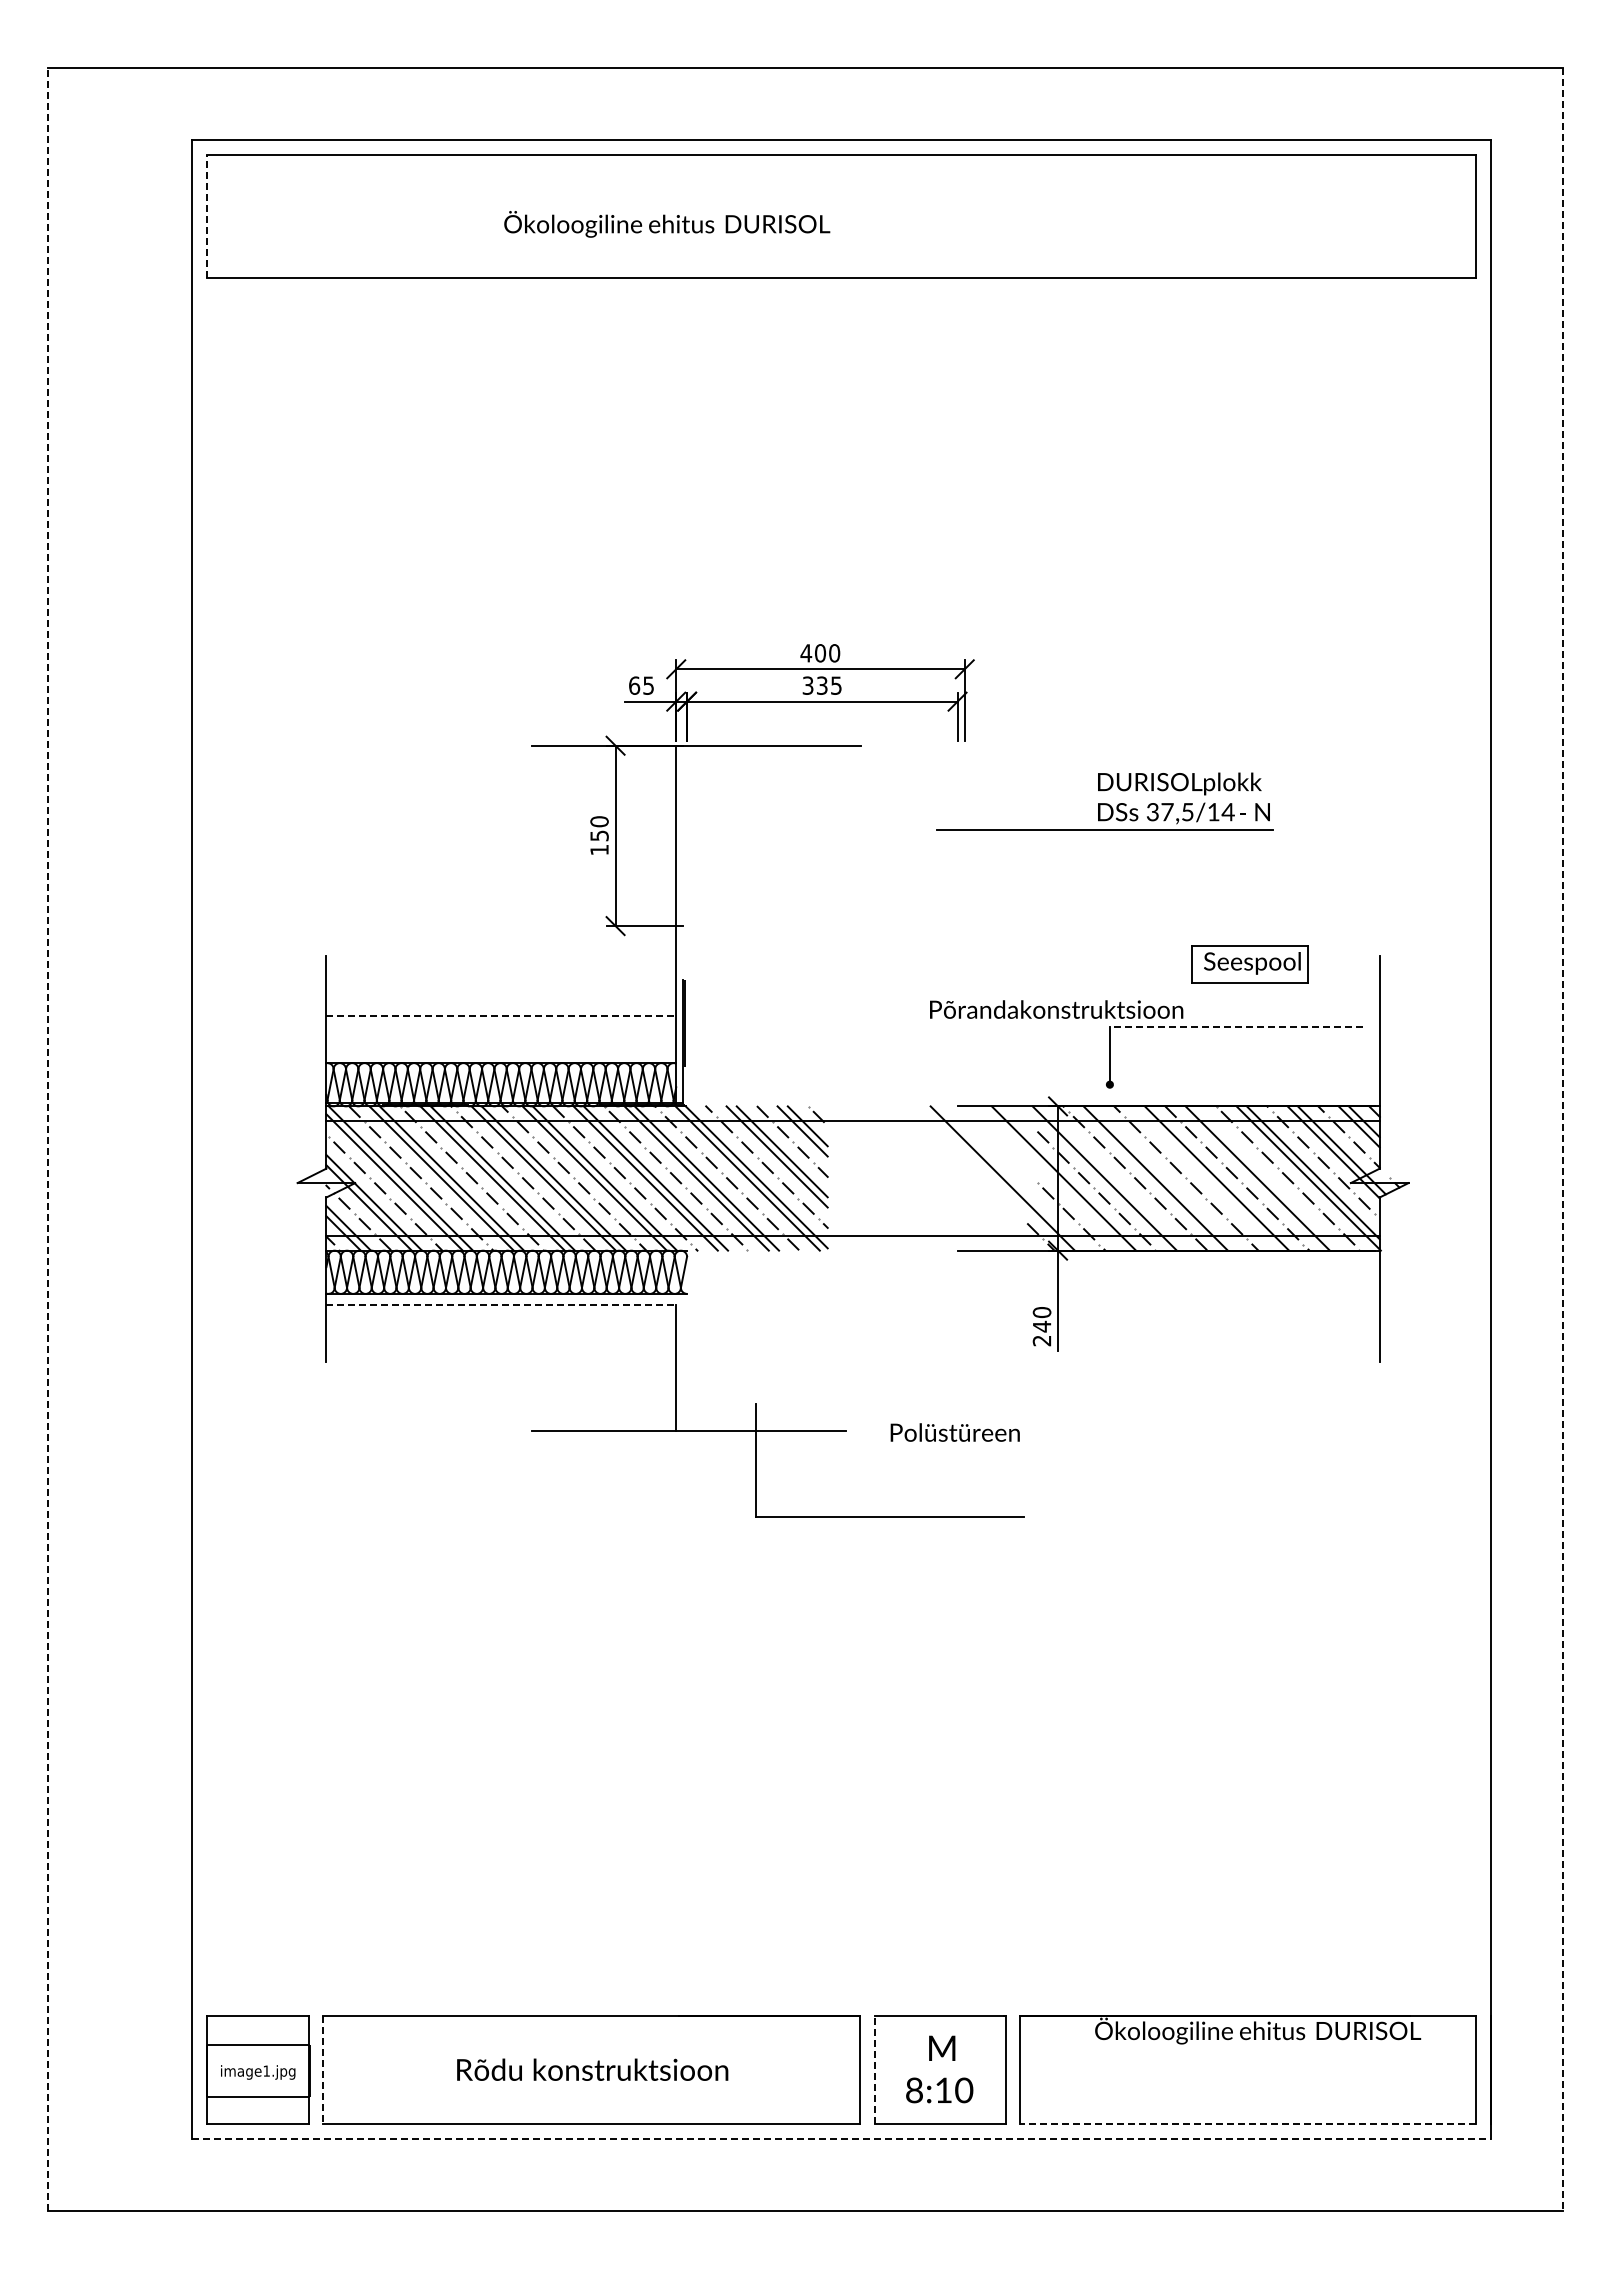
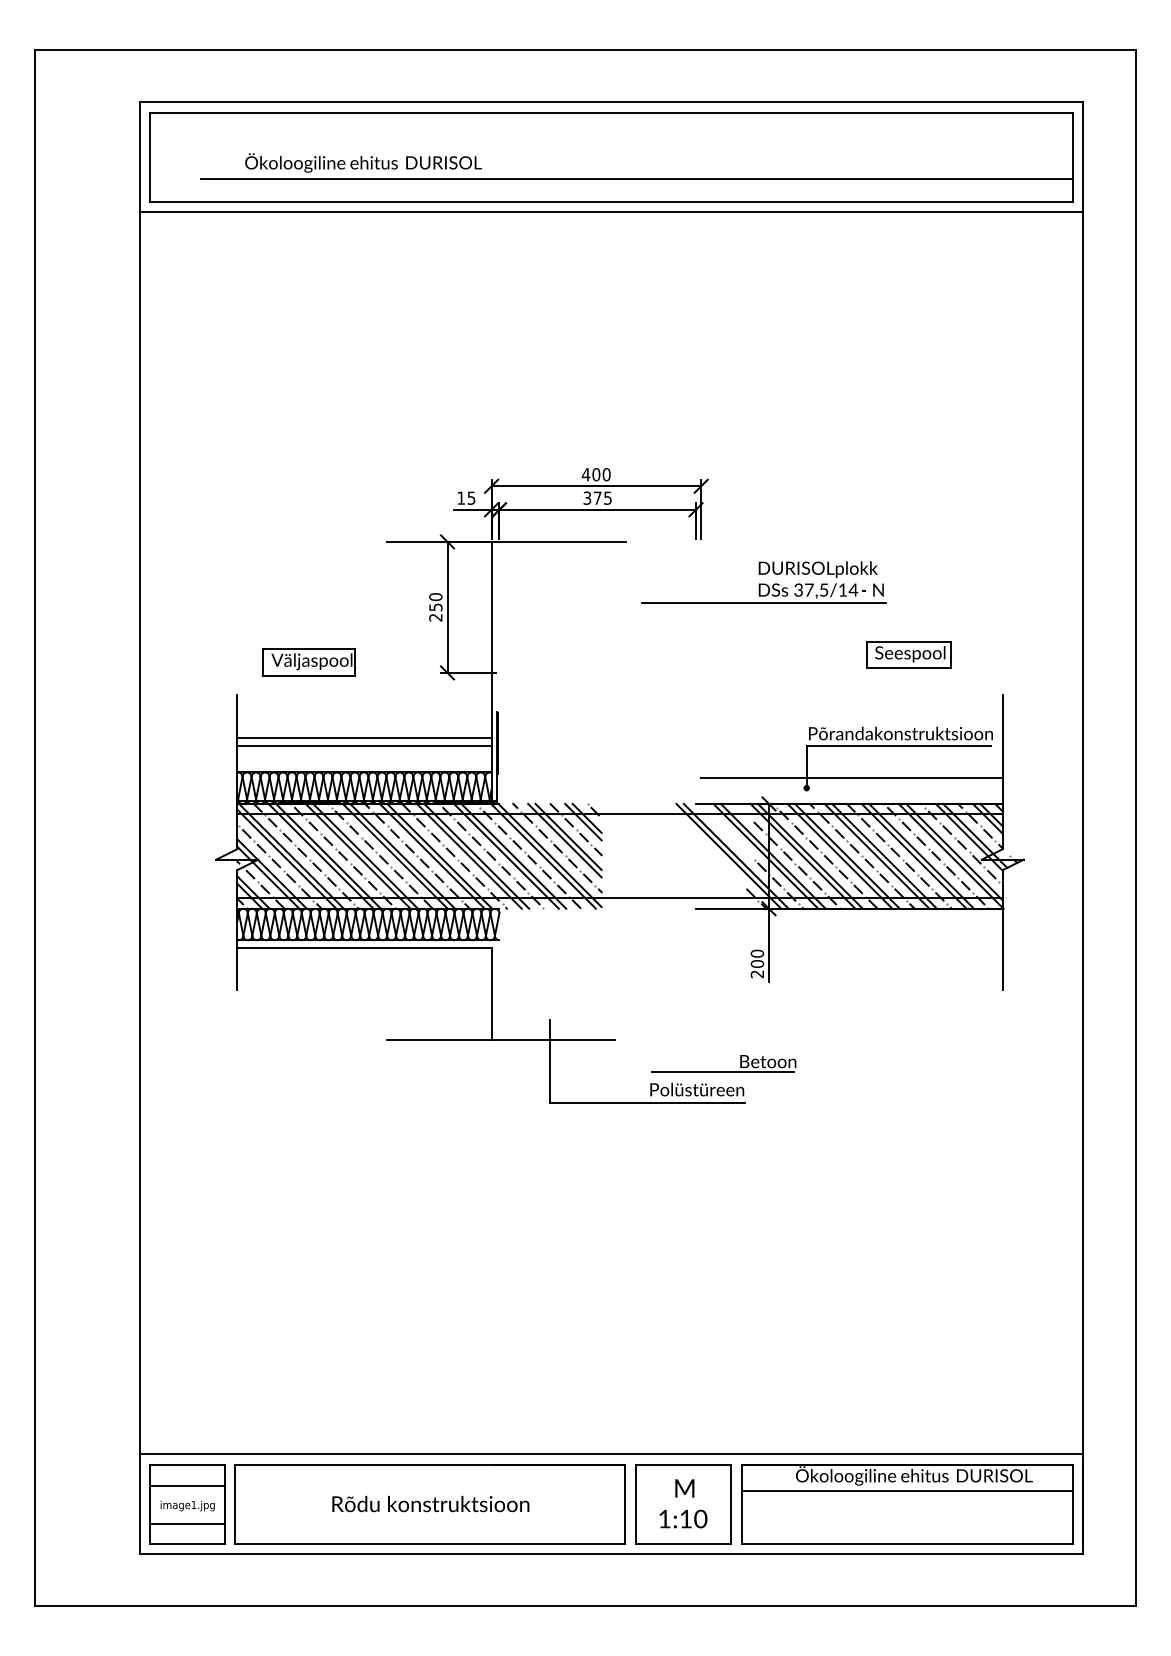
line: (206, 215) -> (150, 156), dashed -> solid
text: (667, 224) -> (363, 163), moved
line: (876, 246) -> (637, 179), added
line: (841, 291) -> (611, 211), added
text: (634, 685) -> (461, 498), 65 -> 15
text: (822, 685) -> (597, 498), 335 -> 375
part: (1104, 801) -> (763, 582), moved
text: (599, 850) -> (435, 617), 150 -> 250
part: (425, 911) -> (309, 662), added
part: (1249, 964) -> (908, 655), moved
text: (1056, 1009) -> (900, 733), moved
line: (501, 1016) -> (364, 738), dashed -> solid
line: (1236, 1026) -> (898, 745), dashed -> solid
line: (501, 1027) -> (364, 746), added
line: (1171, 1070) -> (851, 777), added
line: (48, 1139) -> (35, 828), dashed -> solid
line: (1562, 1140) -> (1135, 828), dashed -> solid
line: (1012, 1178) -> (735, 856), added
line: (1053, 1178) -> (765, 856), added
line: (1114, 1178) -> (810, 856), added
line: (1165, 1178) -> (847, 856), added
line: (1206, 1178) -> (876, 856), added
line: (1267, 1178) -> (921, 856), added
line: (501, 1304) -> (364, 947), dashed -> solid
text: (1041, 1326) -> (757, 963), 240 -> 200
text: (954, 1432) -> (696, 1089), moved
part: (995, 1475) -> (723, 1072), added
line: (841, 2001) -> (611, 1454), added
line: (1248, 2051) -> (907, 1490), added
line: (874, 2069) -> (635, 1503), dashed -> solid
line: (323, 2070) -> (235, 1504), dashed -> solid
text: (914, 2090) -> (664, 1519), 8:10 -> 1:10
line: (1247, 2124) -> (906, 1543), dashed -> solid
line: (842, 2138) -> (612, 1553), dashed -> solid

